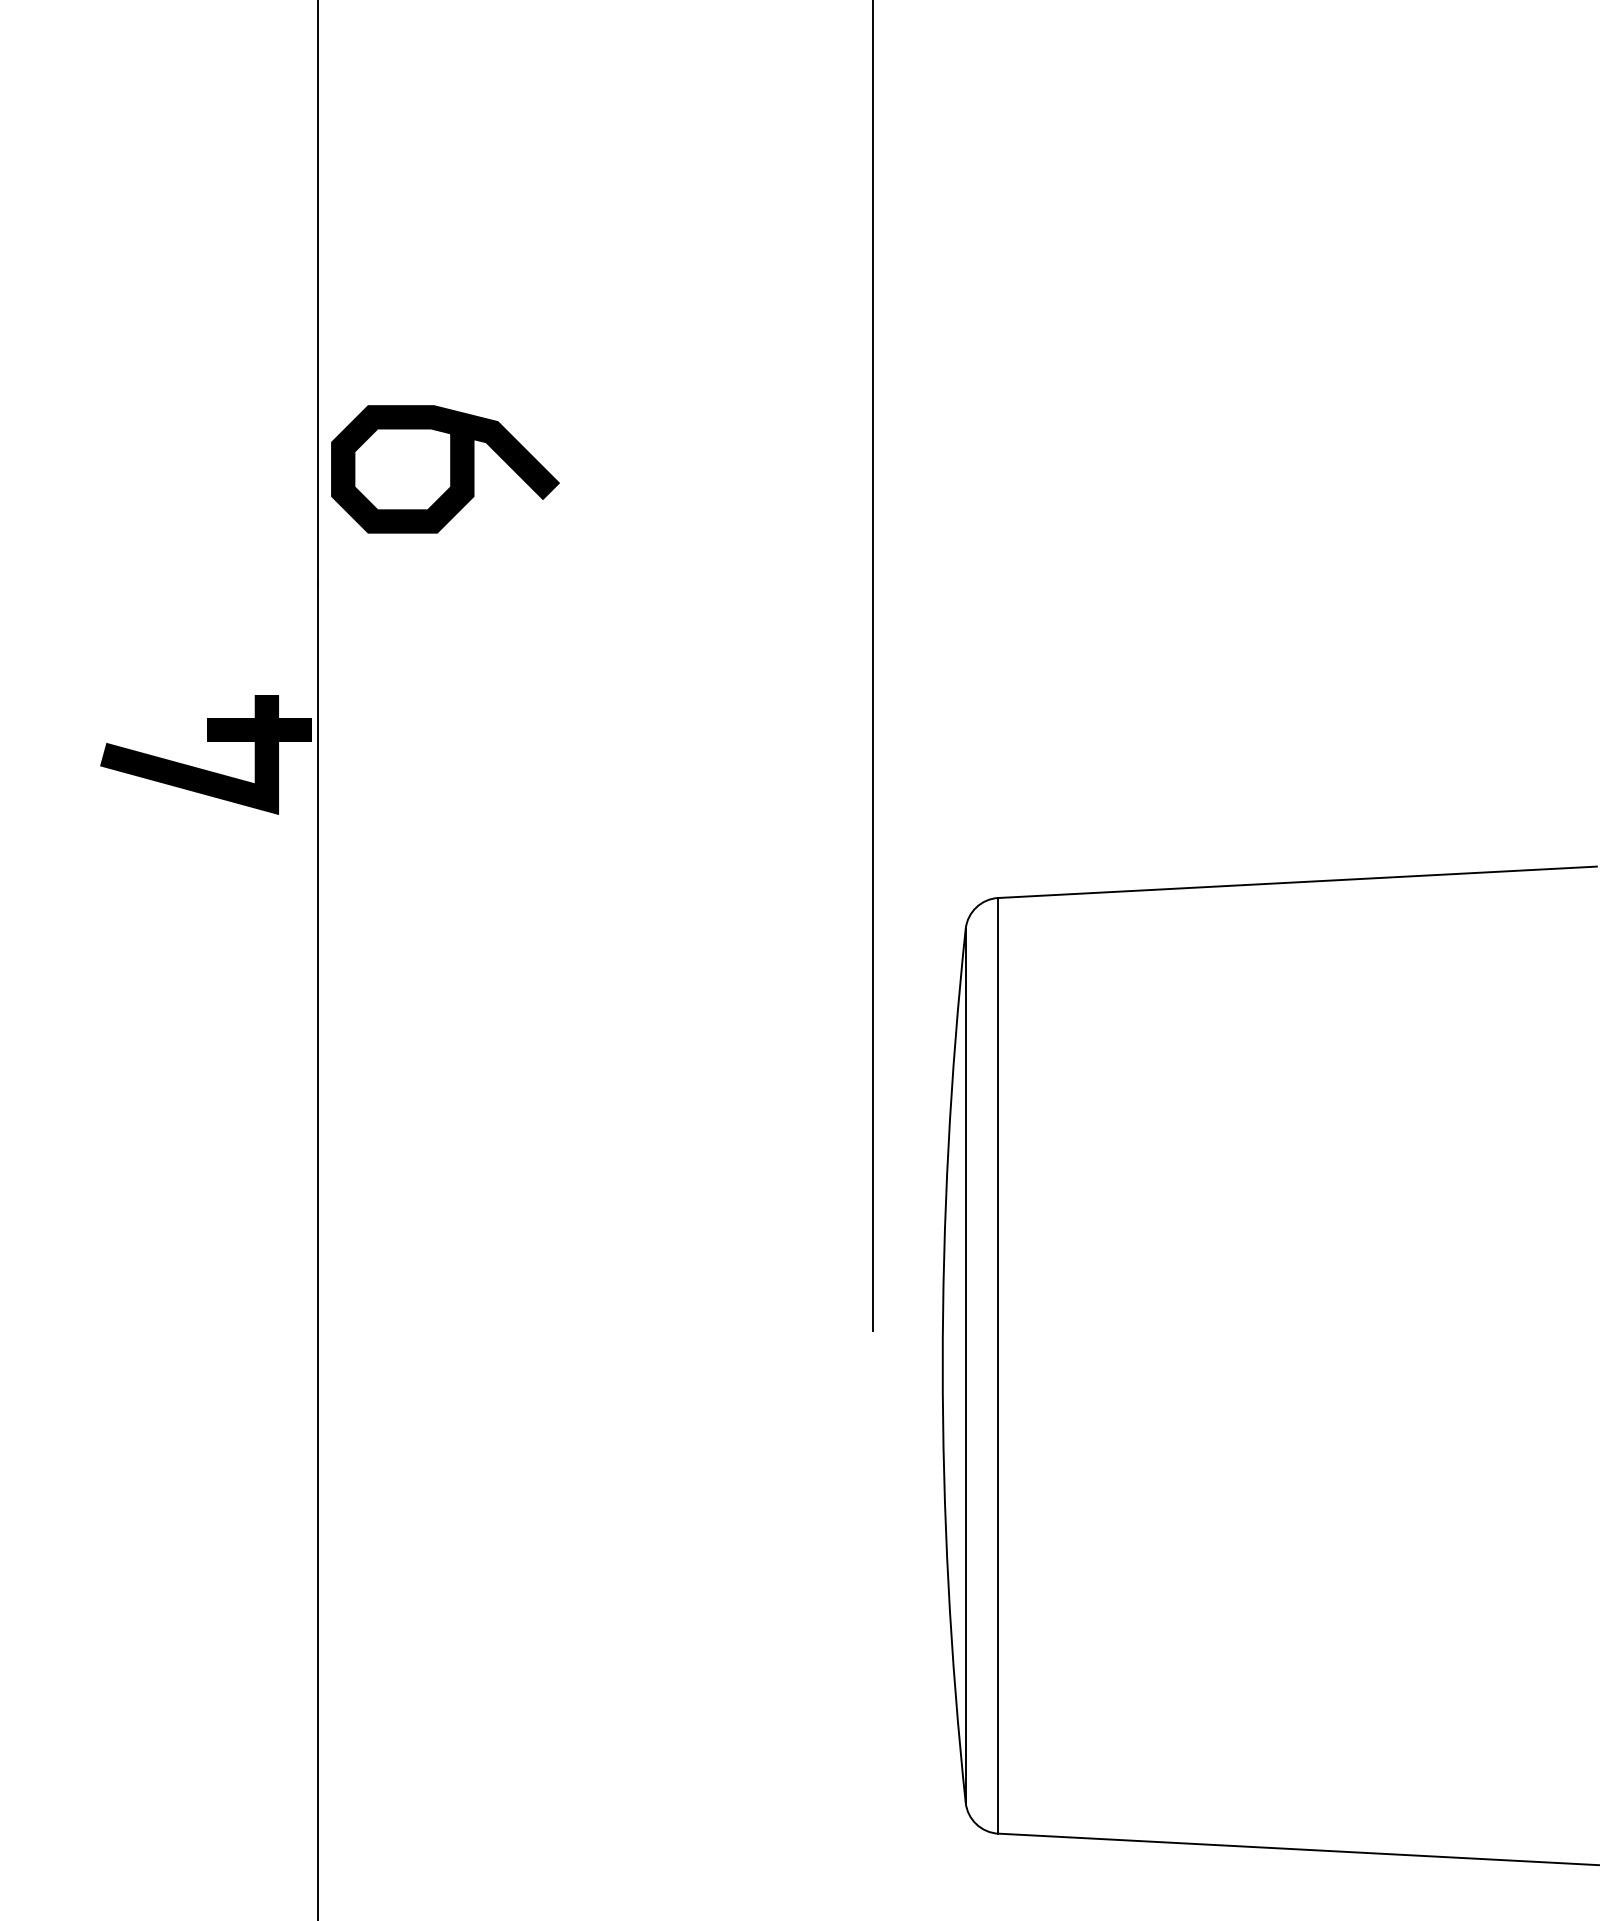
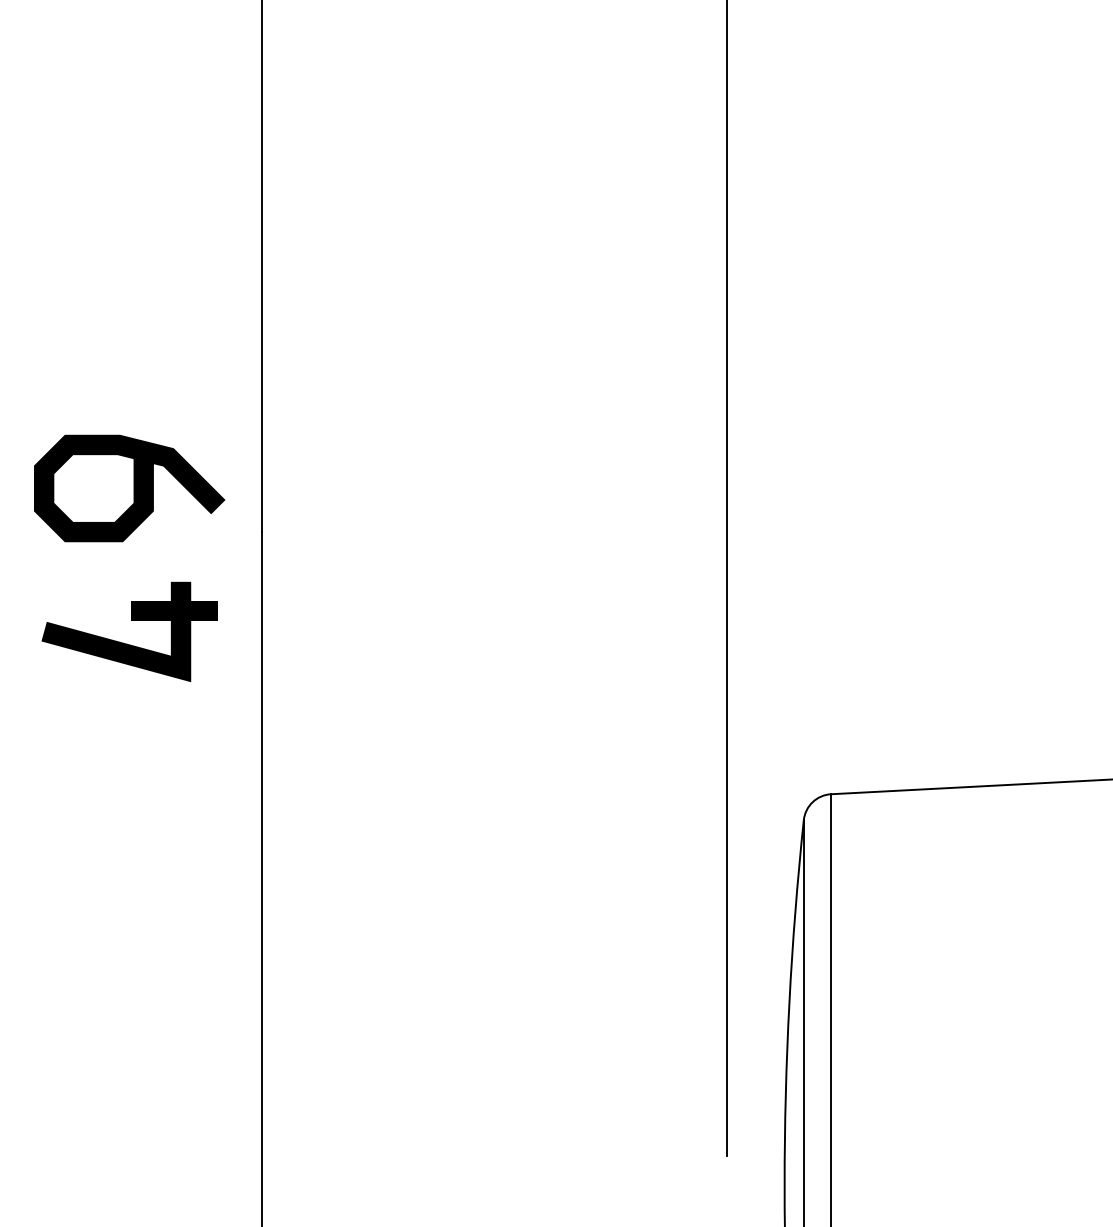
curve: (450, 469) -> (133, 488), moved
part: (207, 741) -> (131, 620), moved

